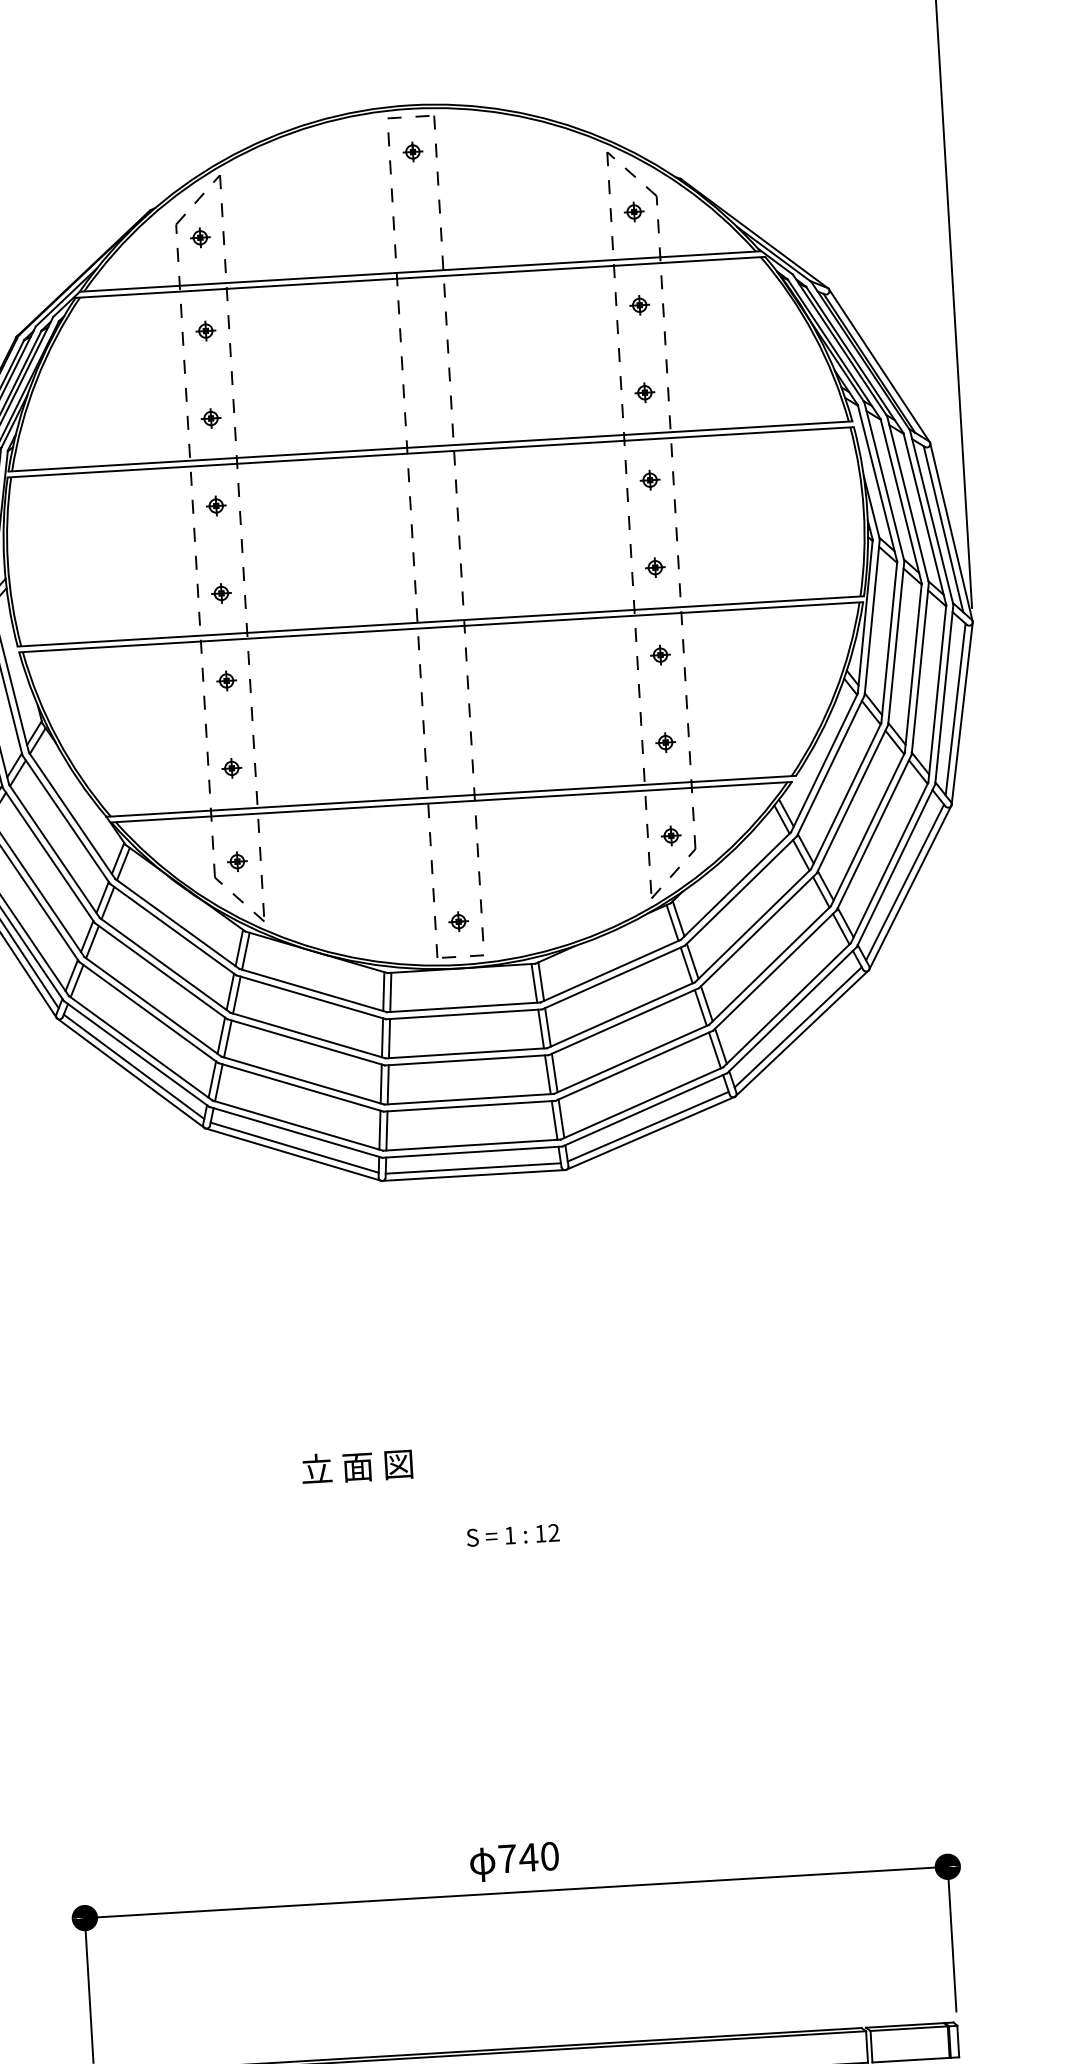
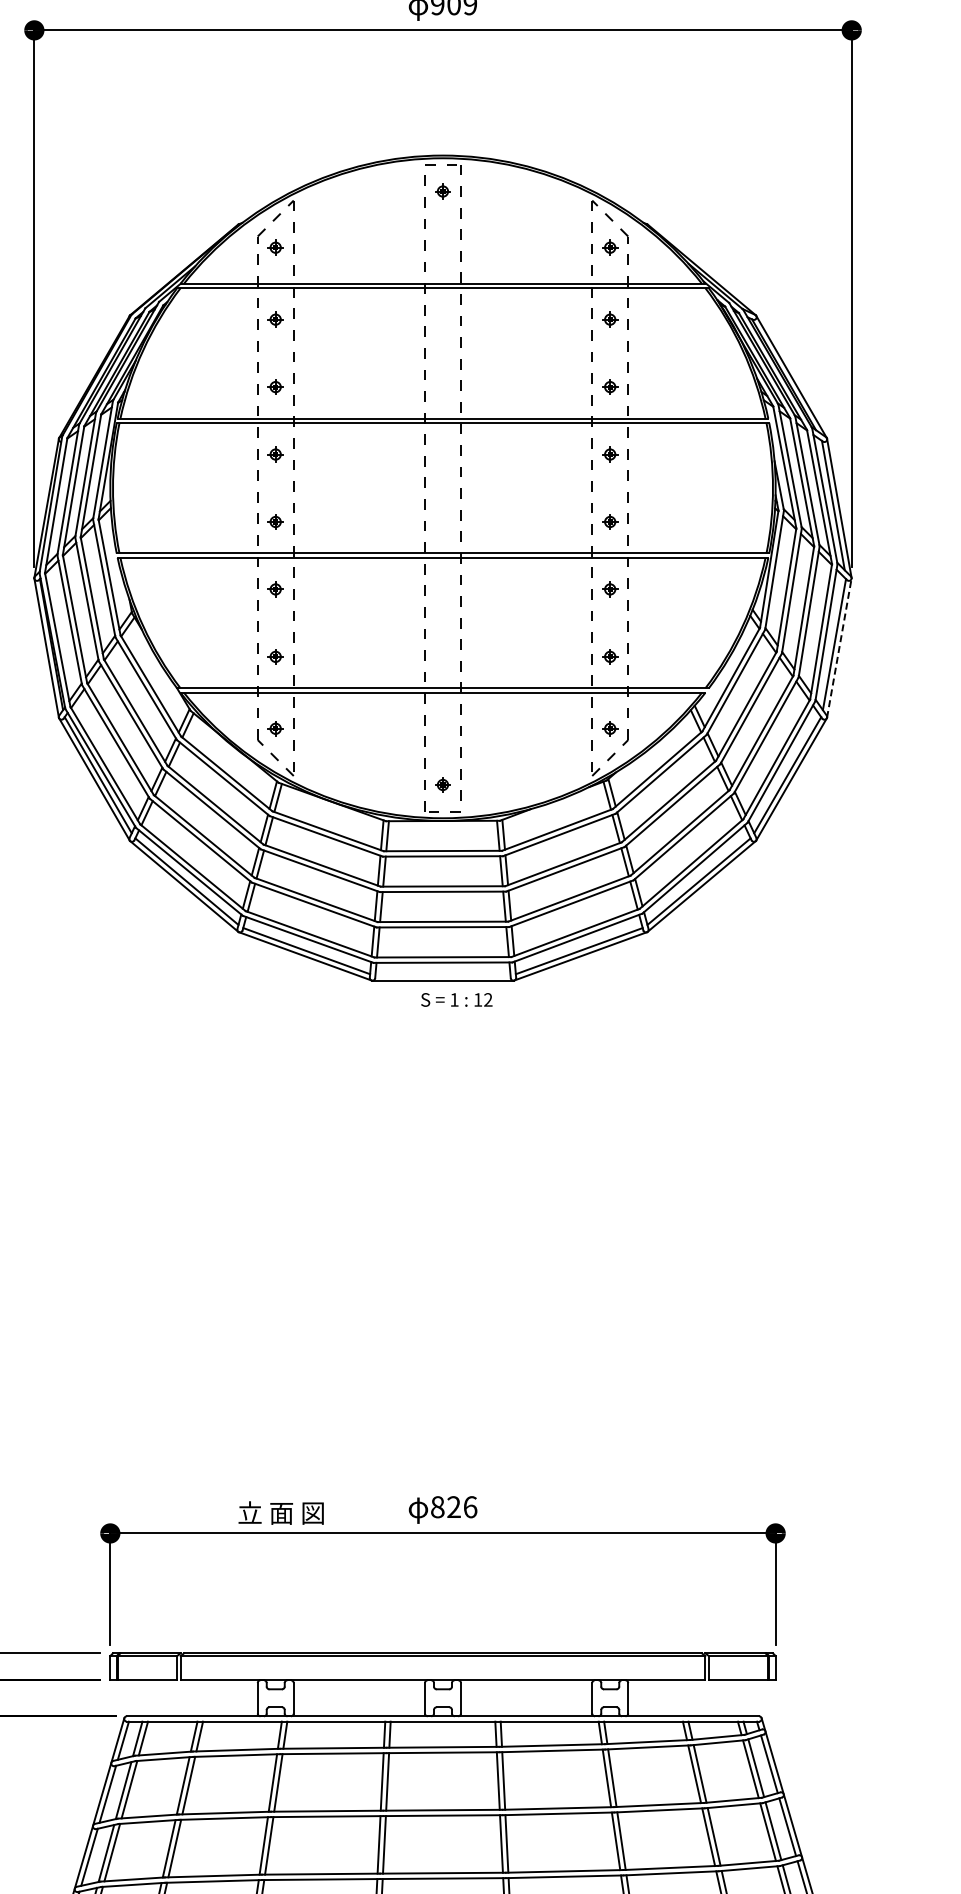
line: (962, 714) -> (839, 648), solid -> dashed
line: (472, 1168) -> (442, 975), removed
text: (356, 1466) -> (280, 1512), moved
text: (512, 1534) -> (456, 999), moved
text: (529, 1857) -> (454, 1507), 740 -> 826

